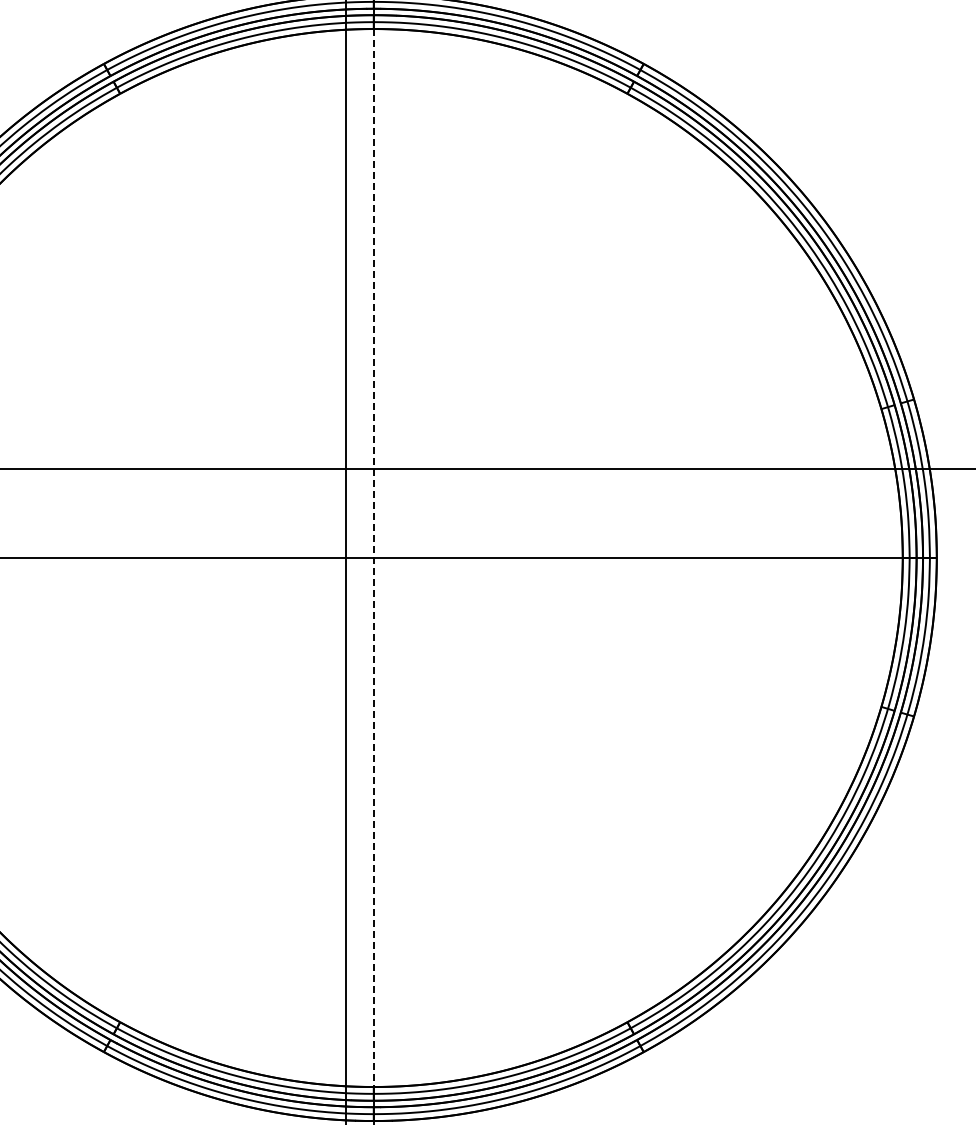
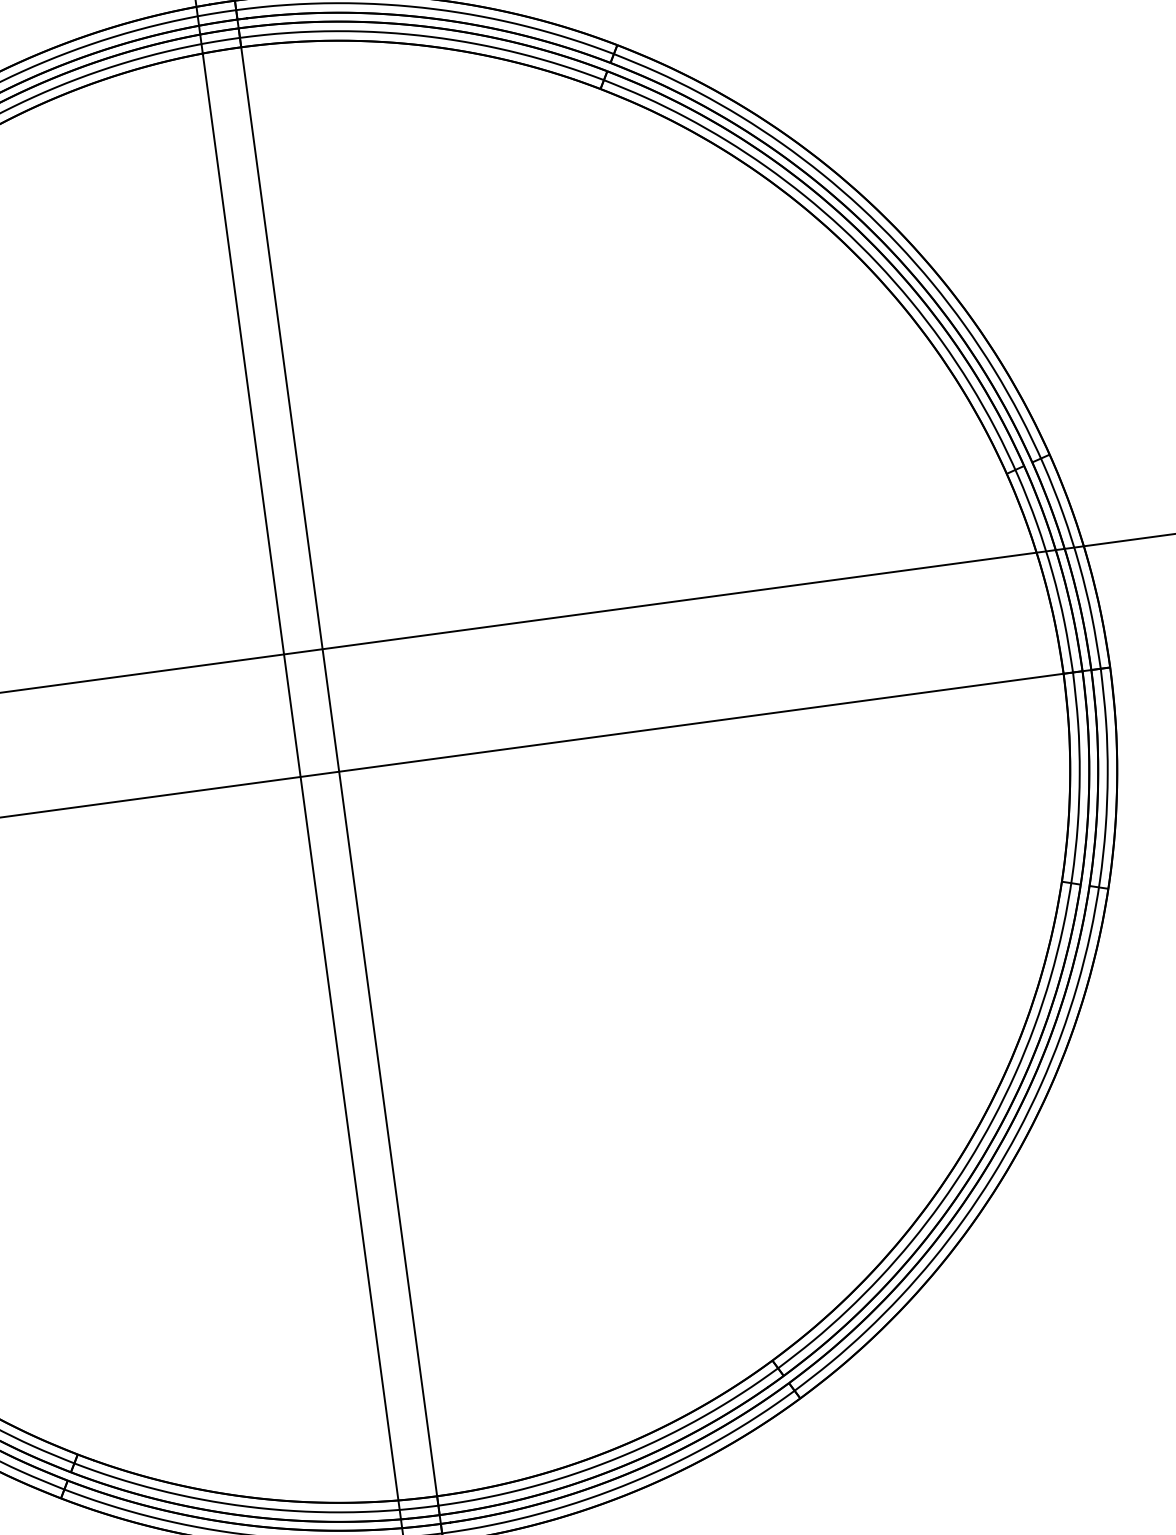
line: (373, 558) -> (338, 772), dashed -> solid

